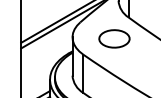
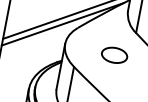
part: (114, 38) -> (114, 54), size x0.7

